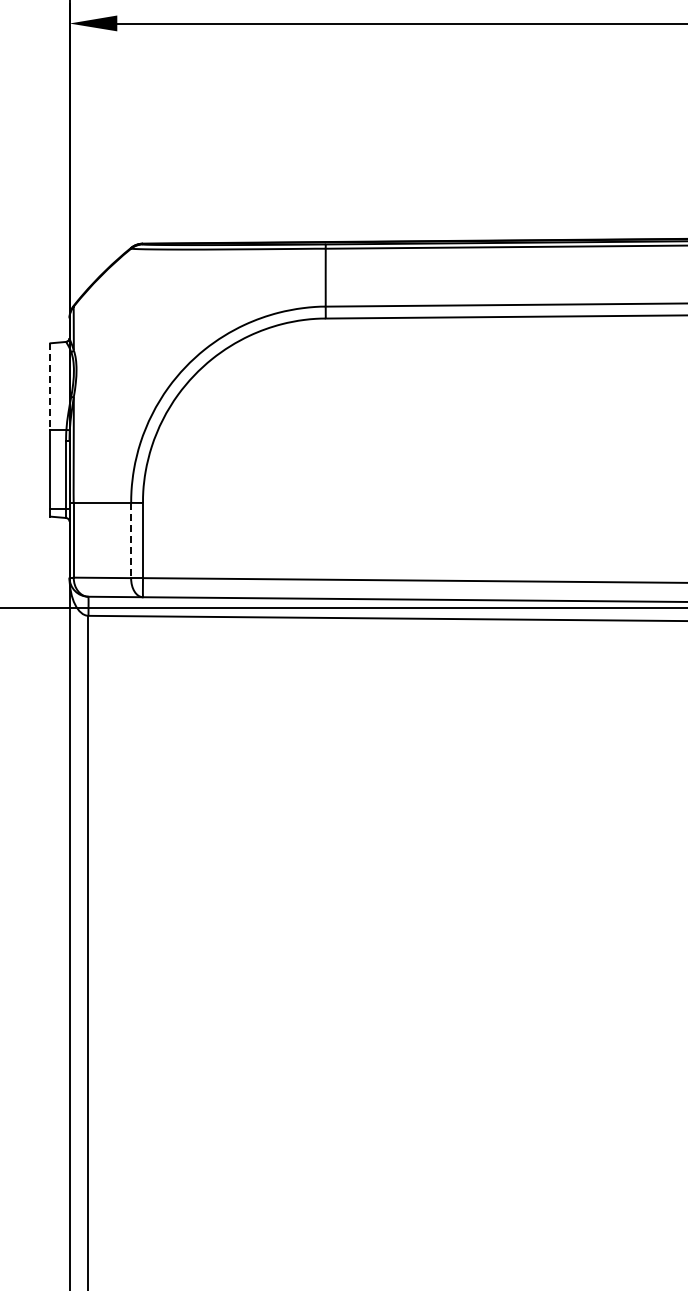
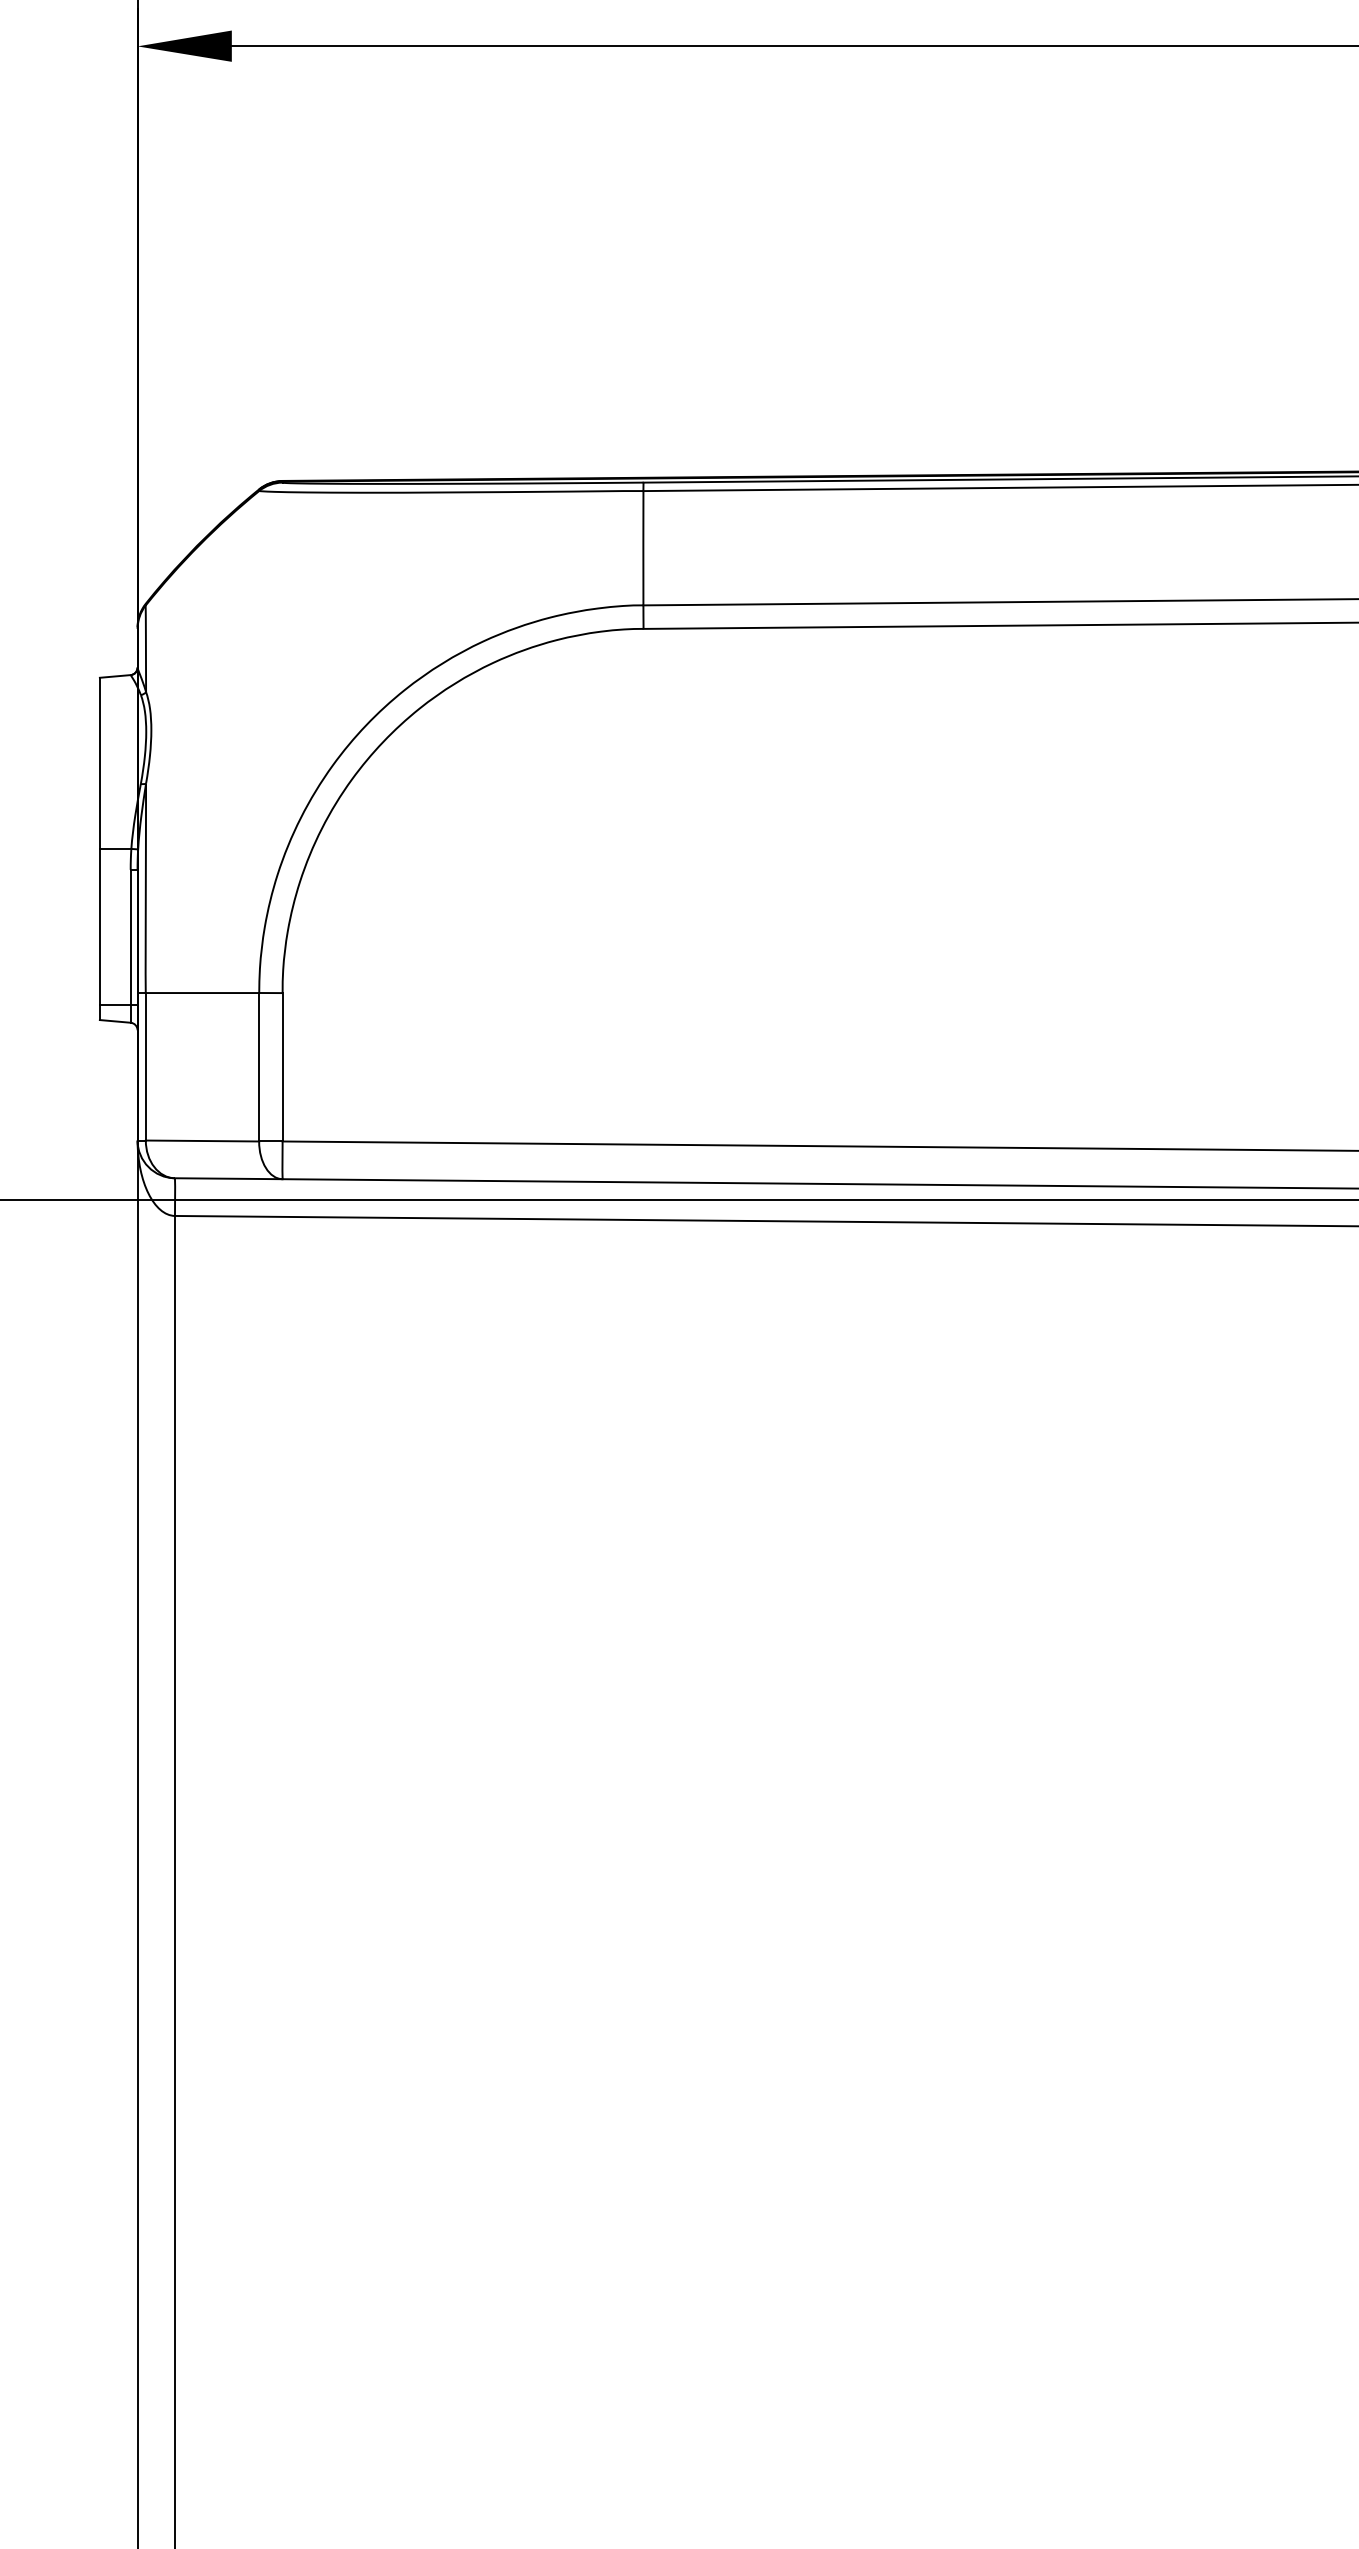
line: (50, 387) -> (99, 765), dashed -> solid
line: (131, 540) -> (259, 1067), dashed -> solid

